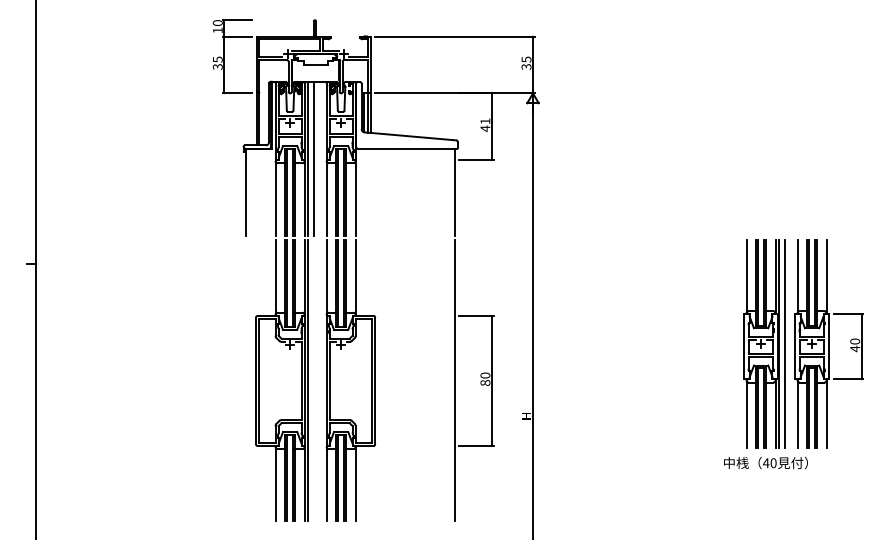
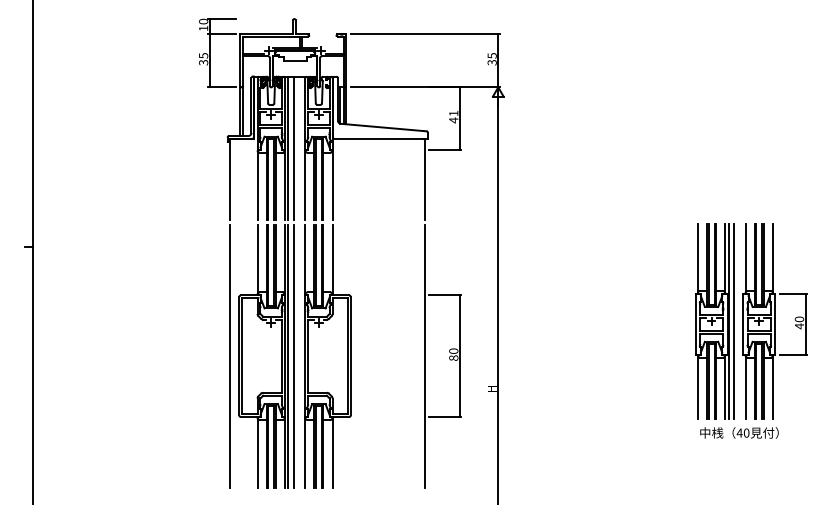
line: (245, 380) -> (229, 355), added
line: (314, 380) -> (293, 355), added
text: (765, 462) -> (739, 432), moved

